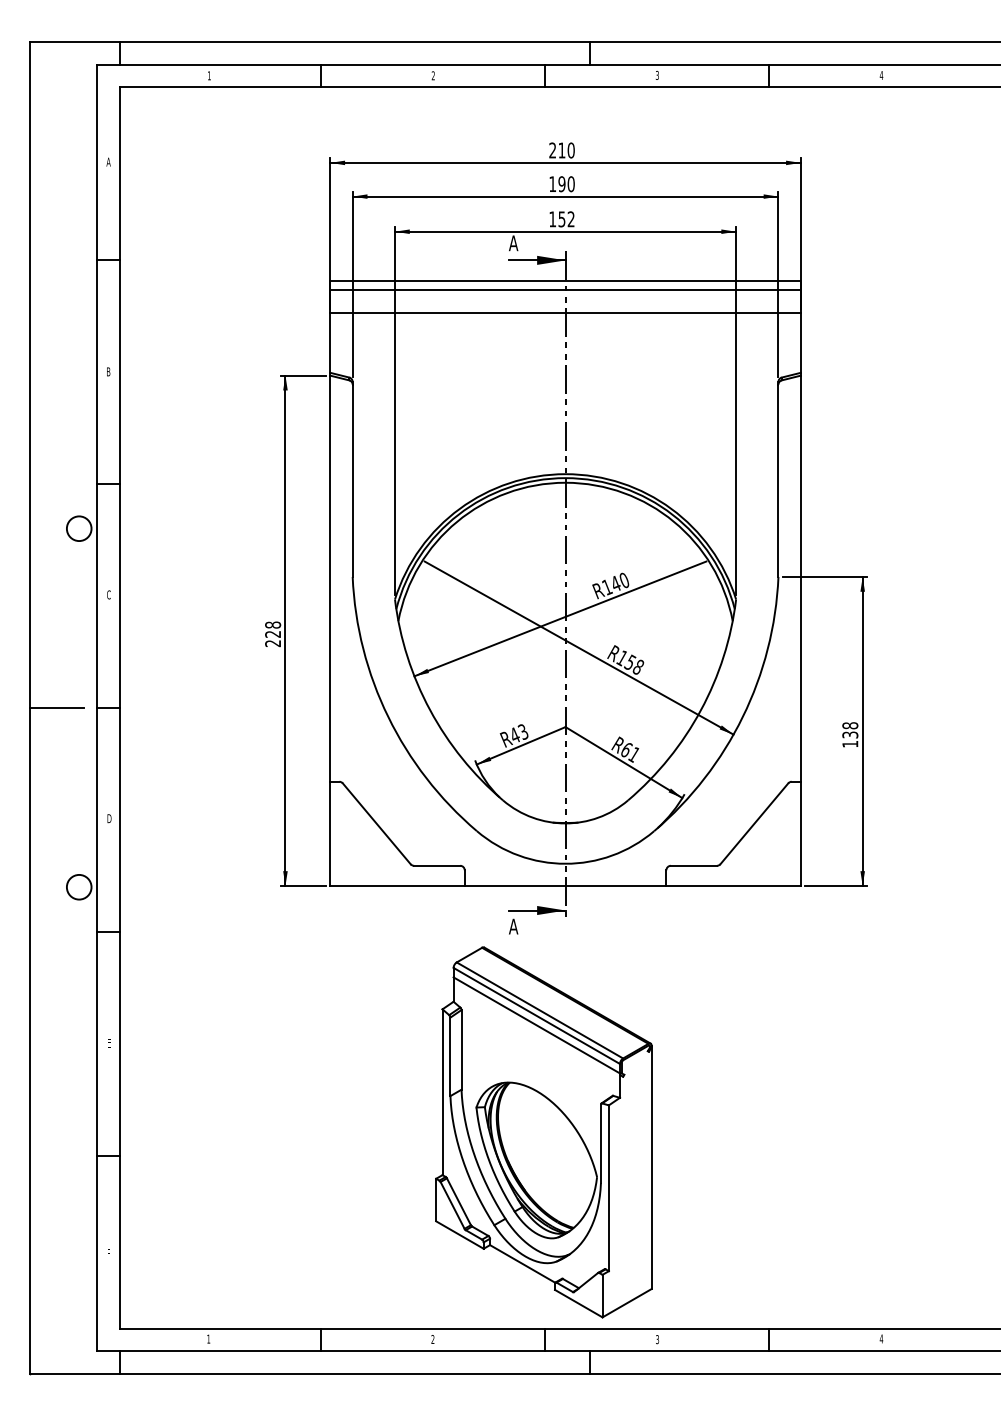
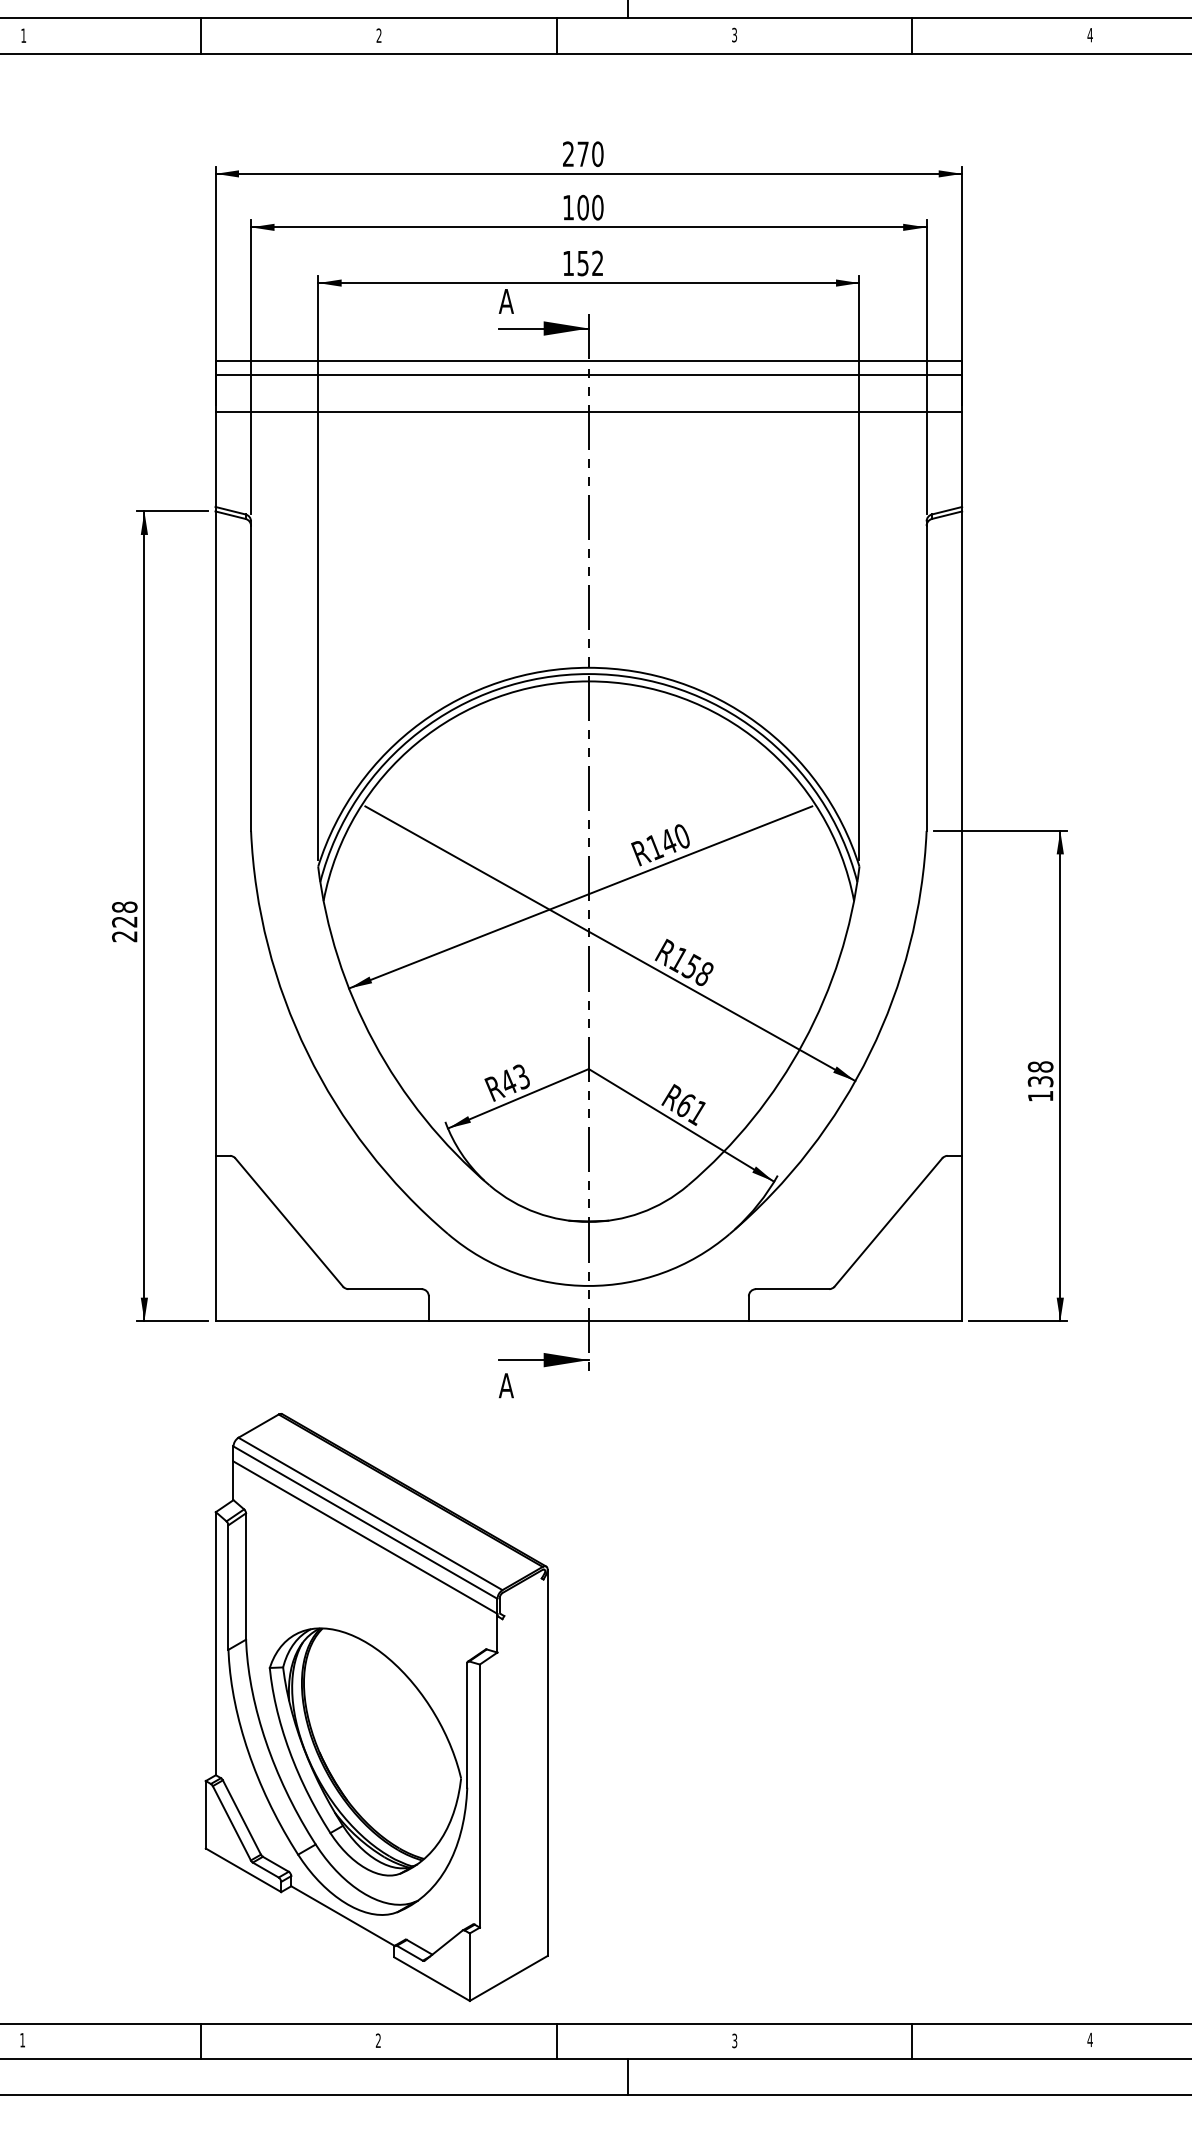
text: (561, 150) -> (582, 154), 210 -> 270
text: (561, 184) -> (582, 208), 190 -> 100
part: (543, 1132) -> (376, 1707), moved

